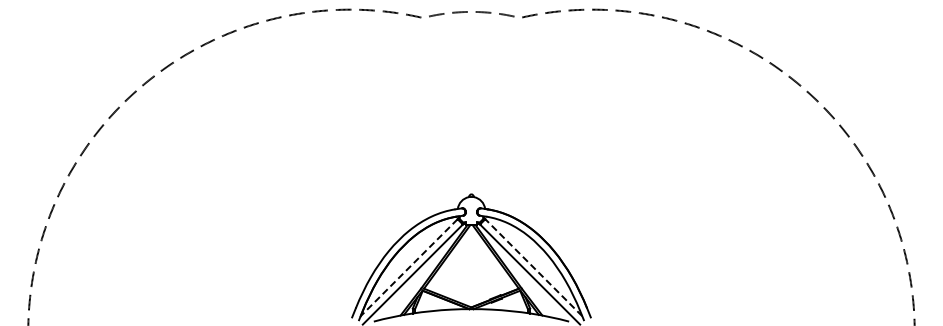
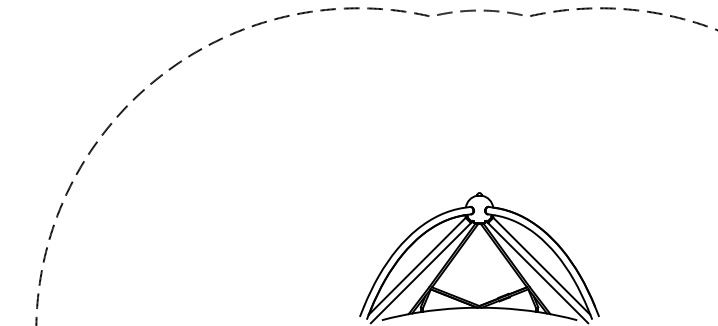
line: (409, 267) -> (417, 266), dashed -> solid
line: (533, 267) -> (541, 266), dashed -> solid

